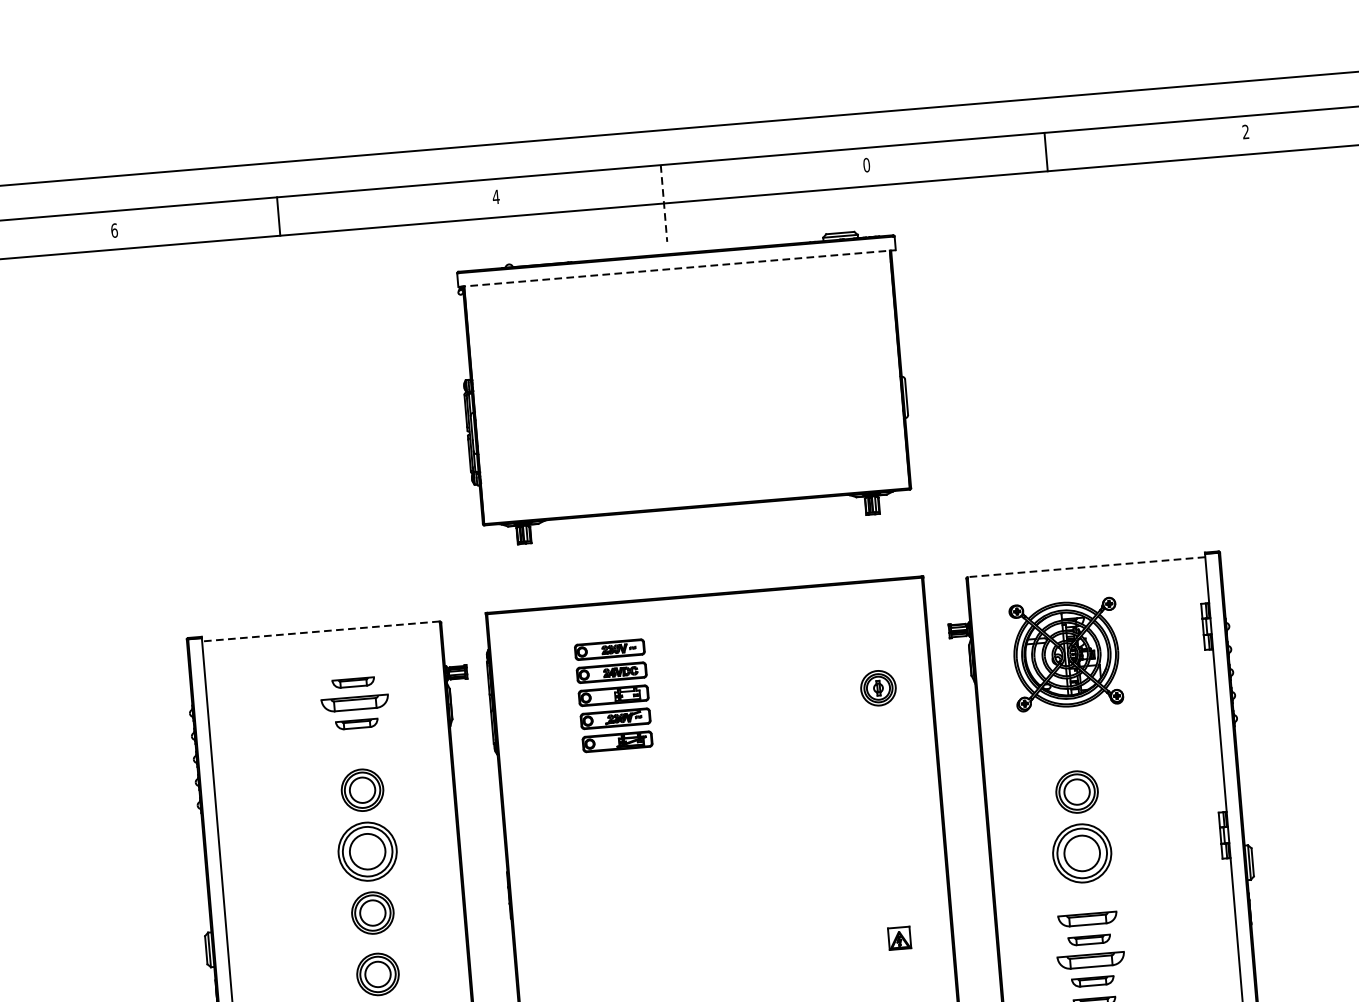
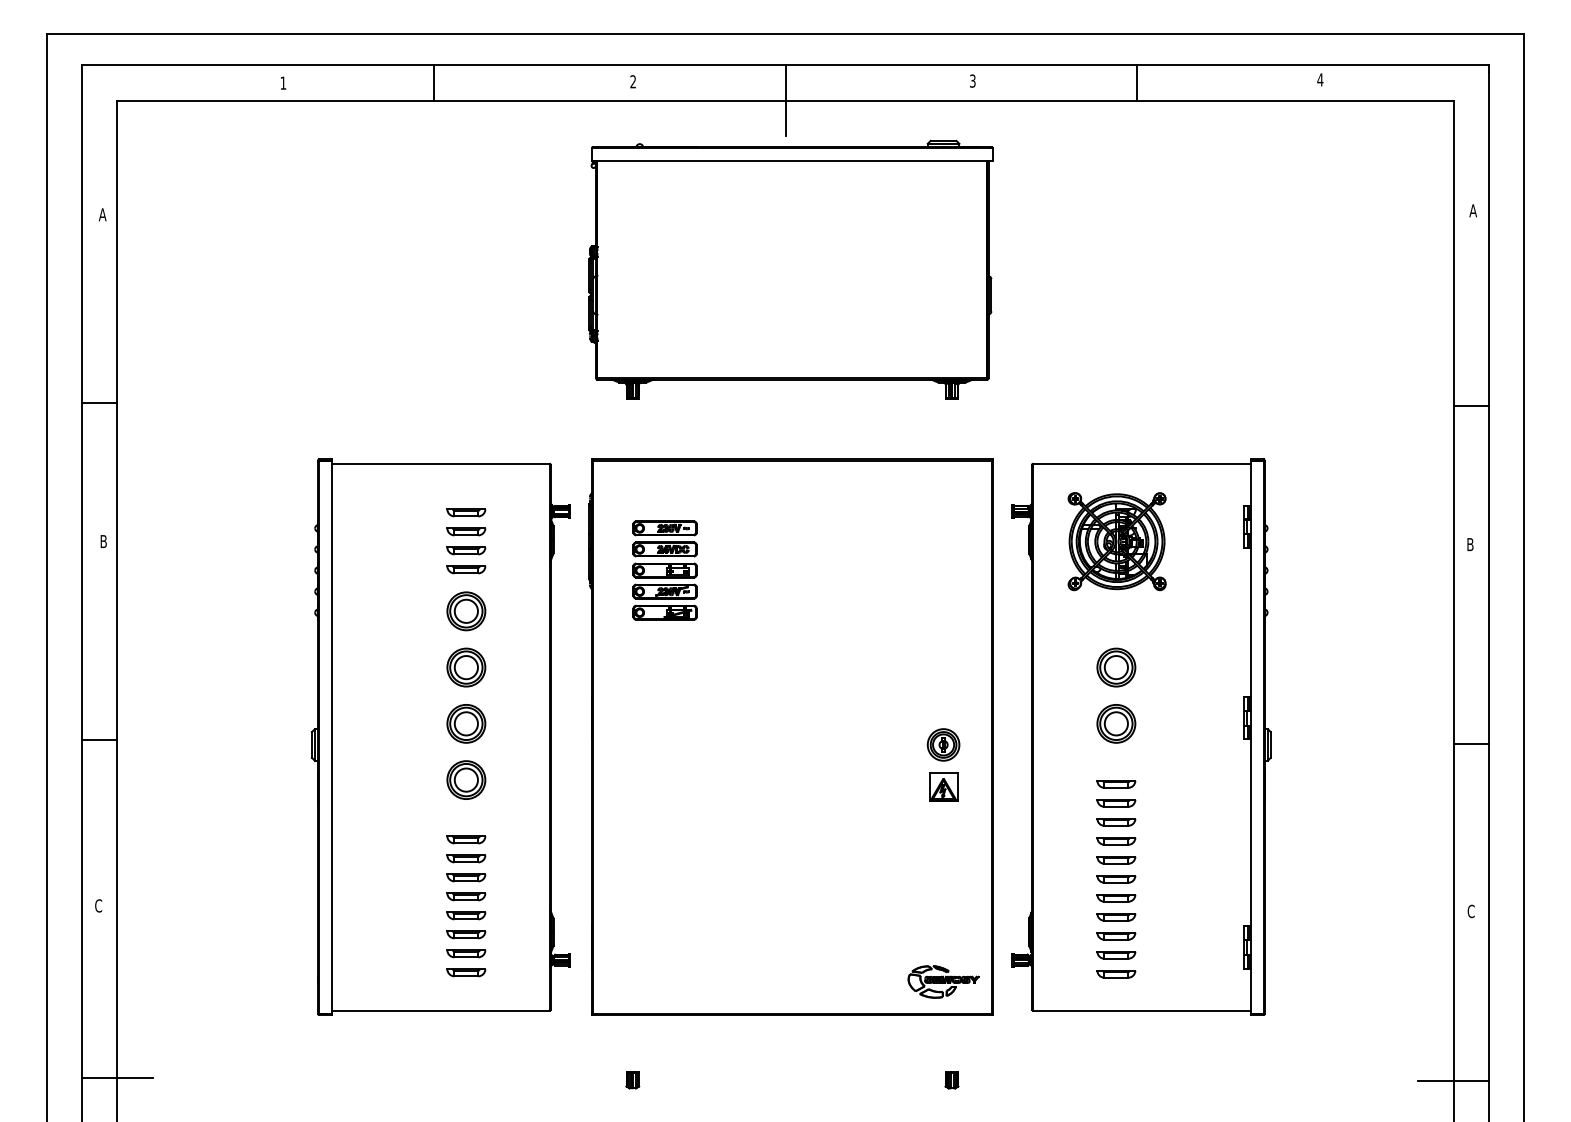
text: (1245, 131) -> (1320, 79), 2 -> 4
text: (866, 164) -> (972, 80), 0 -> 3
text: (496, 196) -> (633, 81), 4 -> 2
line: (664, 204) -> (785, 101), dashed -> solid
text: (114, 229) -> (283, 82), 6 -> 1
line: (677, 268) -> (792, 160), dashed -> solid
line: (1086, 566) -> (1142, 463), dashed -> solid
line: (320, 631) -> (440, 463), dashed -> solid
part: (878, 687) -> (943, 744), moved
part: (613, 695) -> (664, 570), moved
part: (355, 703) -> (466, 531), size x0.62
part: (358, 744) -> (466, 569), added
part: (367, 851) -> (466, 667), size x0.71
part: (1082, 853) -> (1116, 723), size x0.71
part: (1087, 919) -> (1116, 784), size x0.71
part: (899, 937) -> (943, 786), size x1.43
part: (1091, 961) -> (1116, 822), size x0.62

